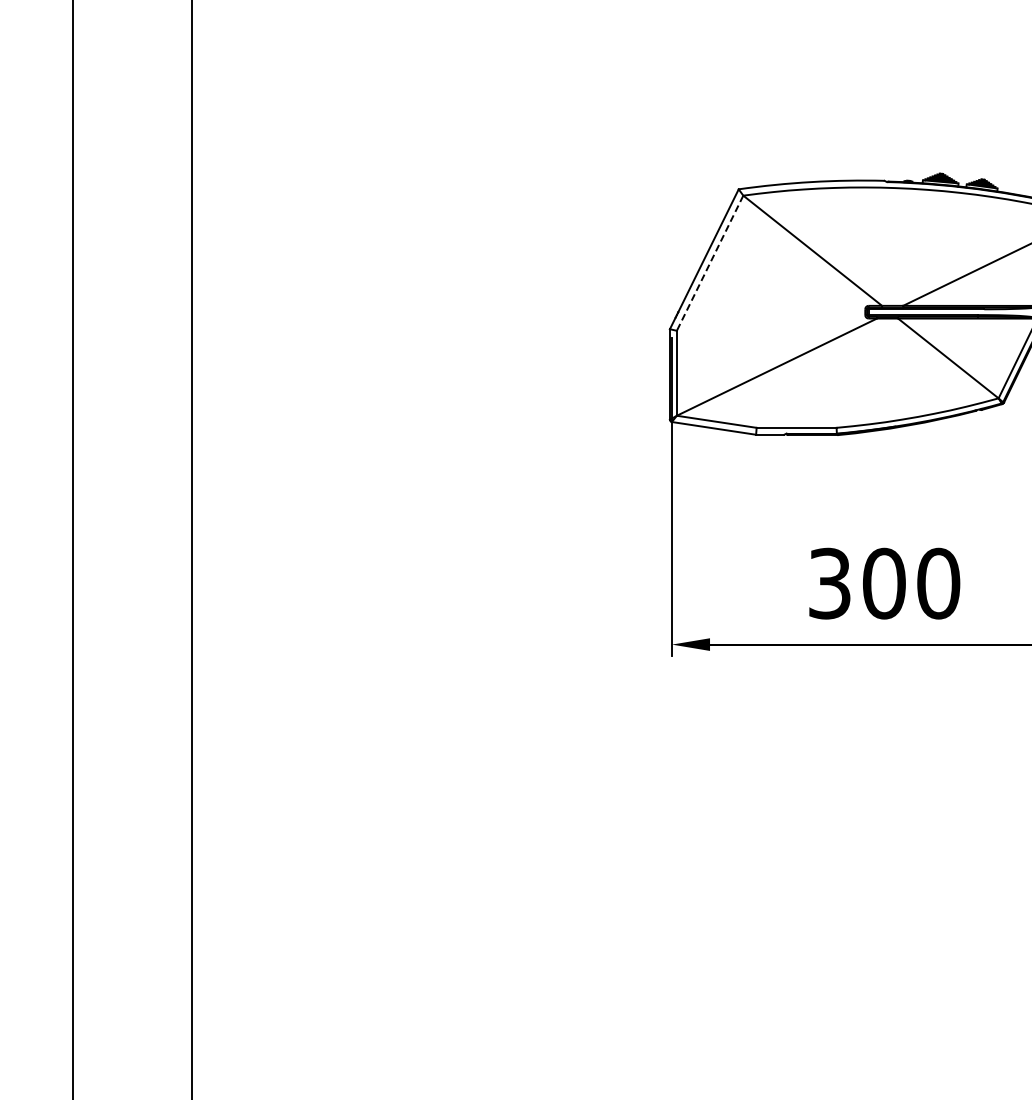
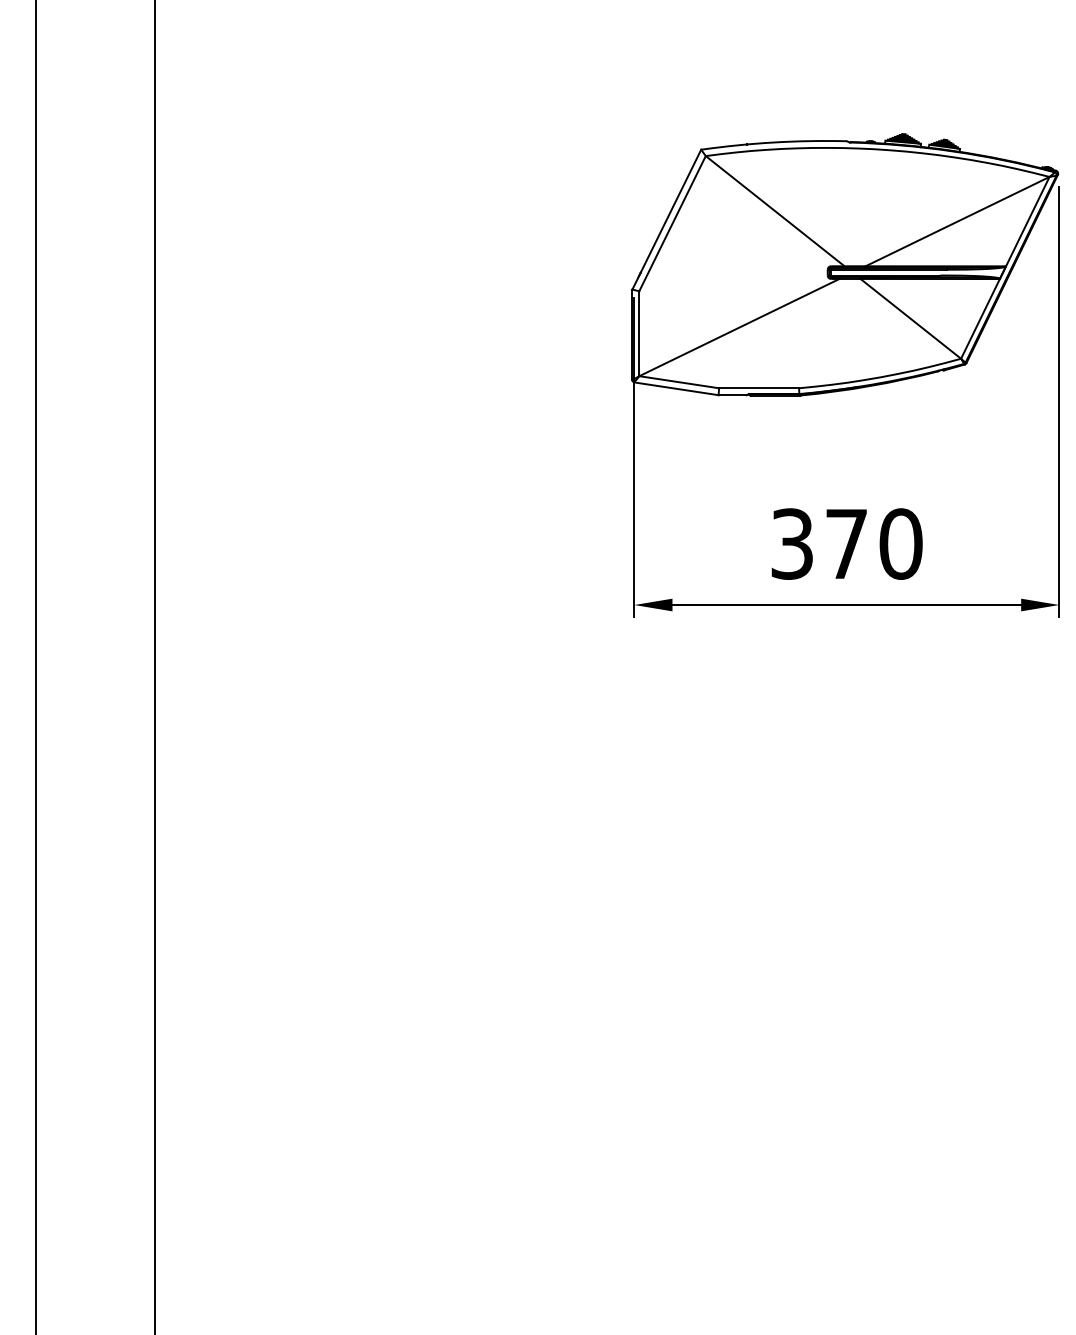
line: (710, 264) -> (672, 224), dashed -> solid
text: (884, 583) -> (846, 543), 300 -> 370

